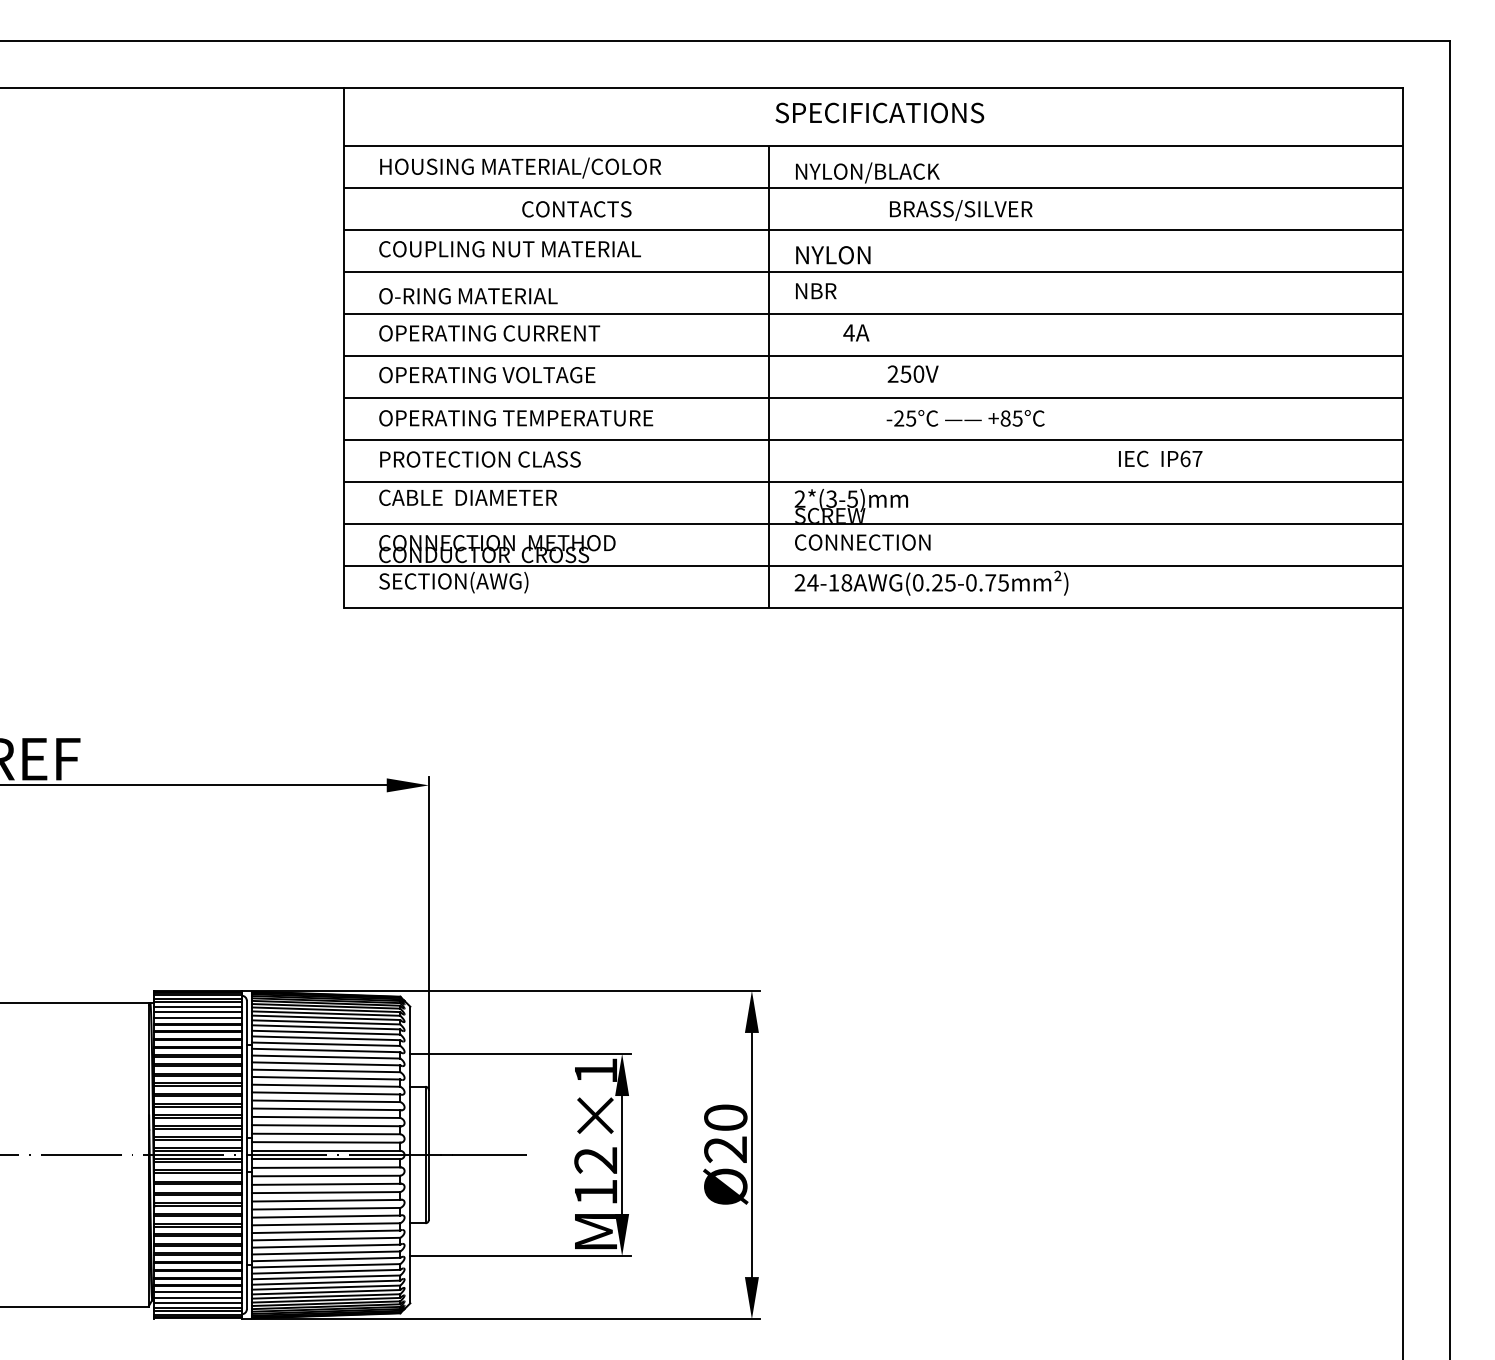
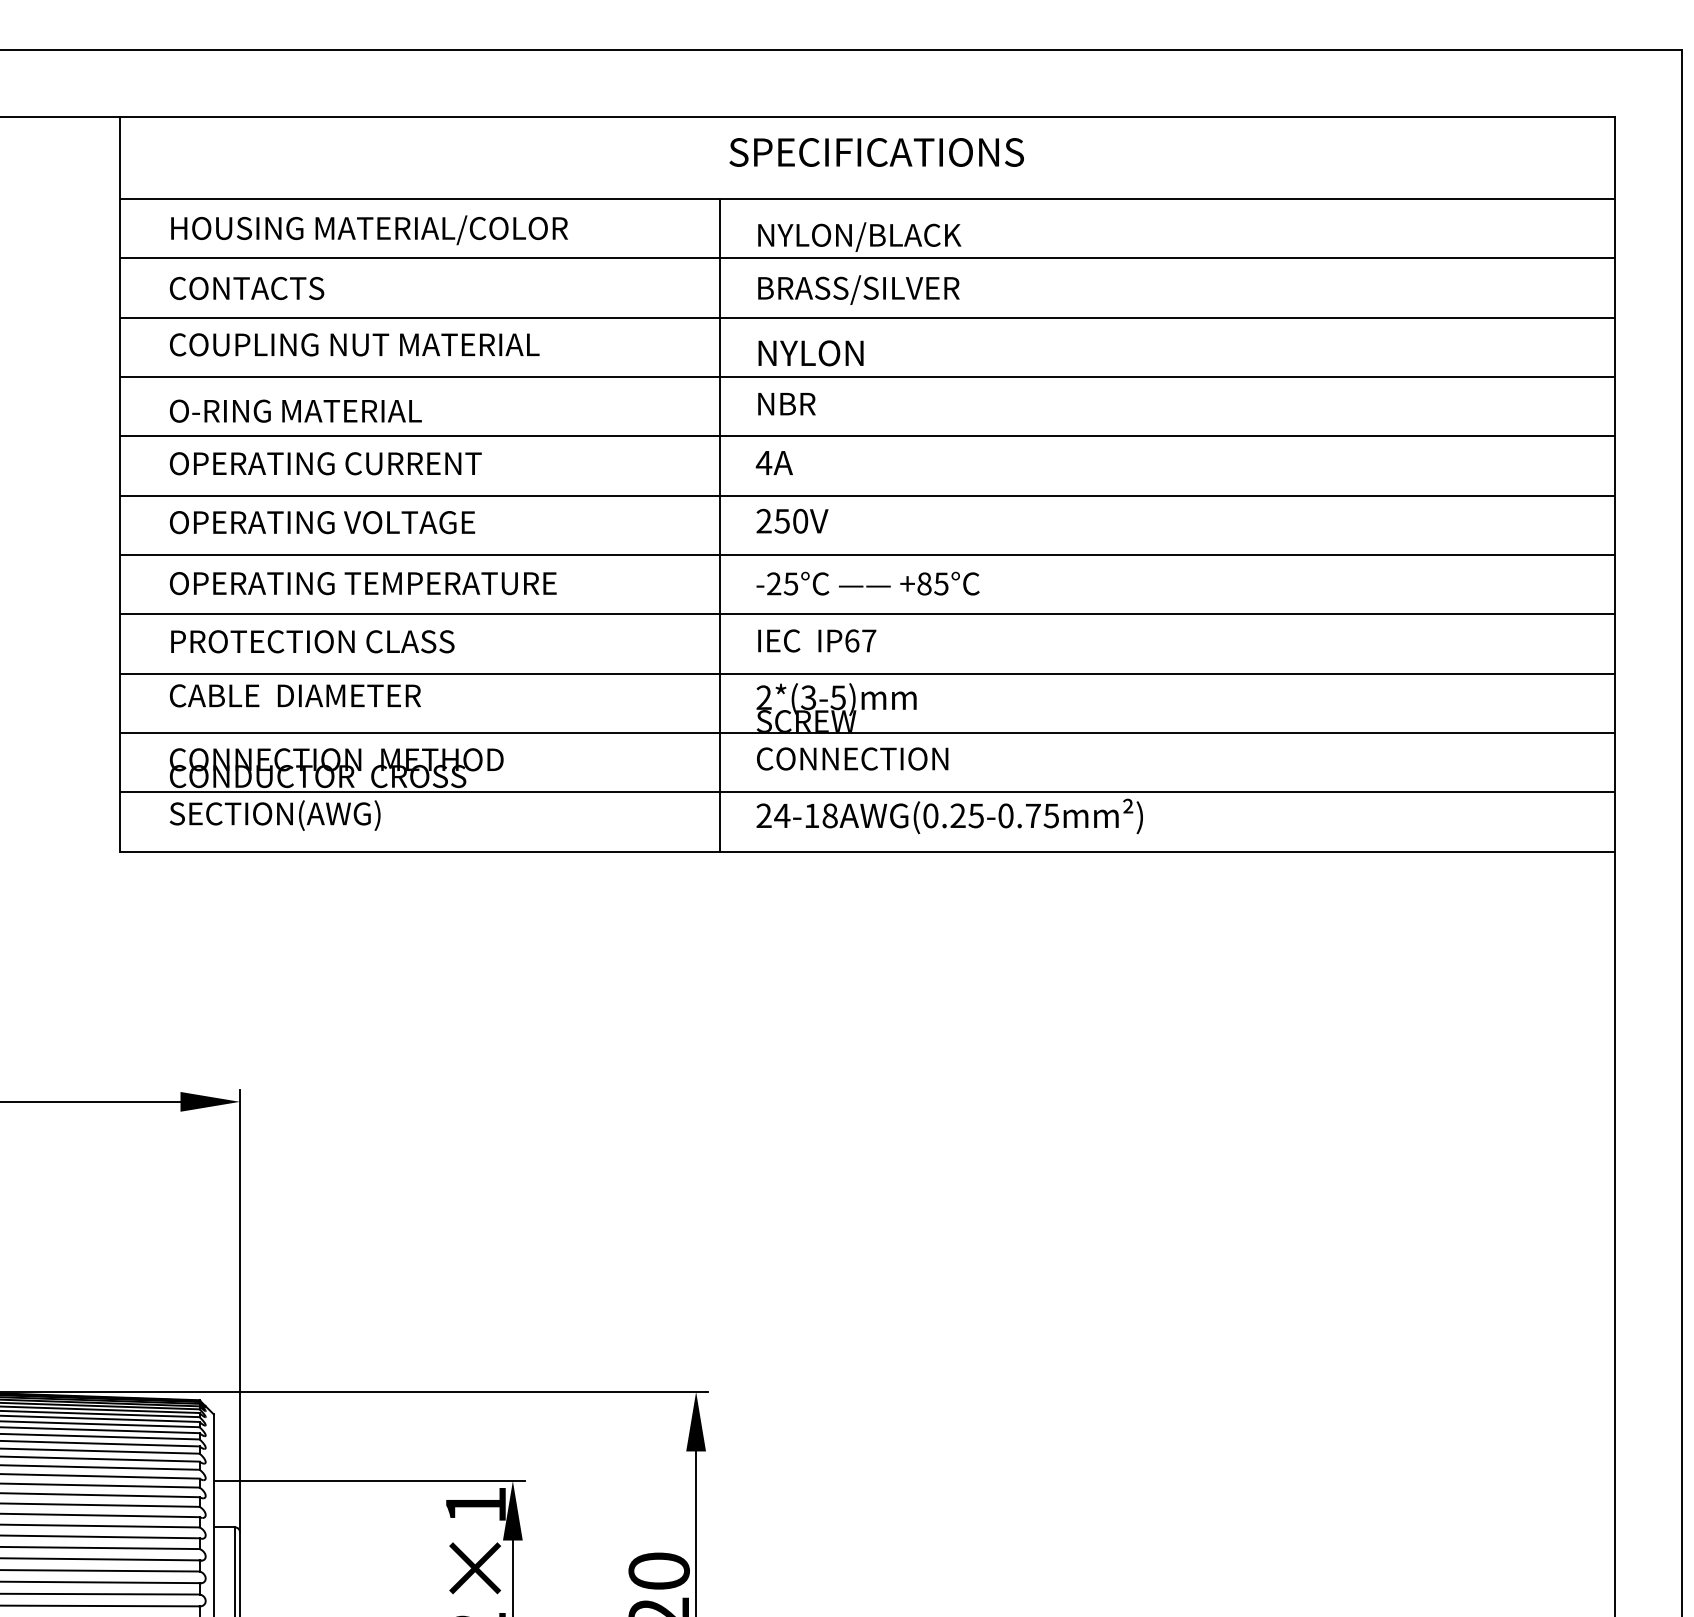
text: (576, 209) -> (246, 288), moved
text: (961, 210) -> (859, 290), moved
text: (856, 332) -> (774, 462), moved
text: (912, 373) -> (791, 520), moved
text: (965, 418) -> (867, 583), moved
text: (1160, 458) -> (816, 640), moved

